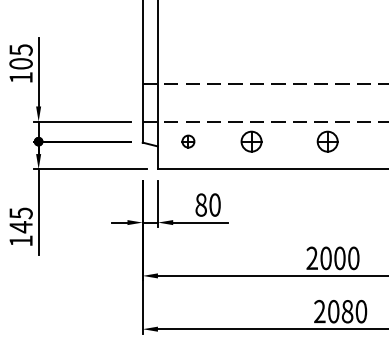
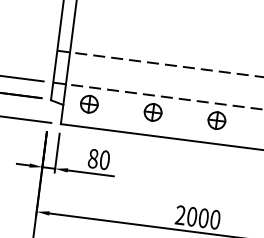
part: (188, 141) -> (89, 104), size x1.67
part: (251, 141) -> (153, 112), moved
part: (327, 141) -> (216, 120), moved

